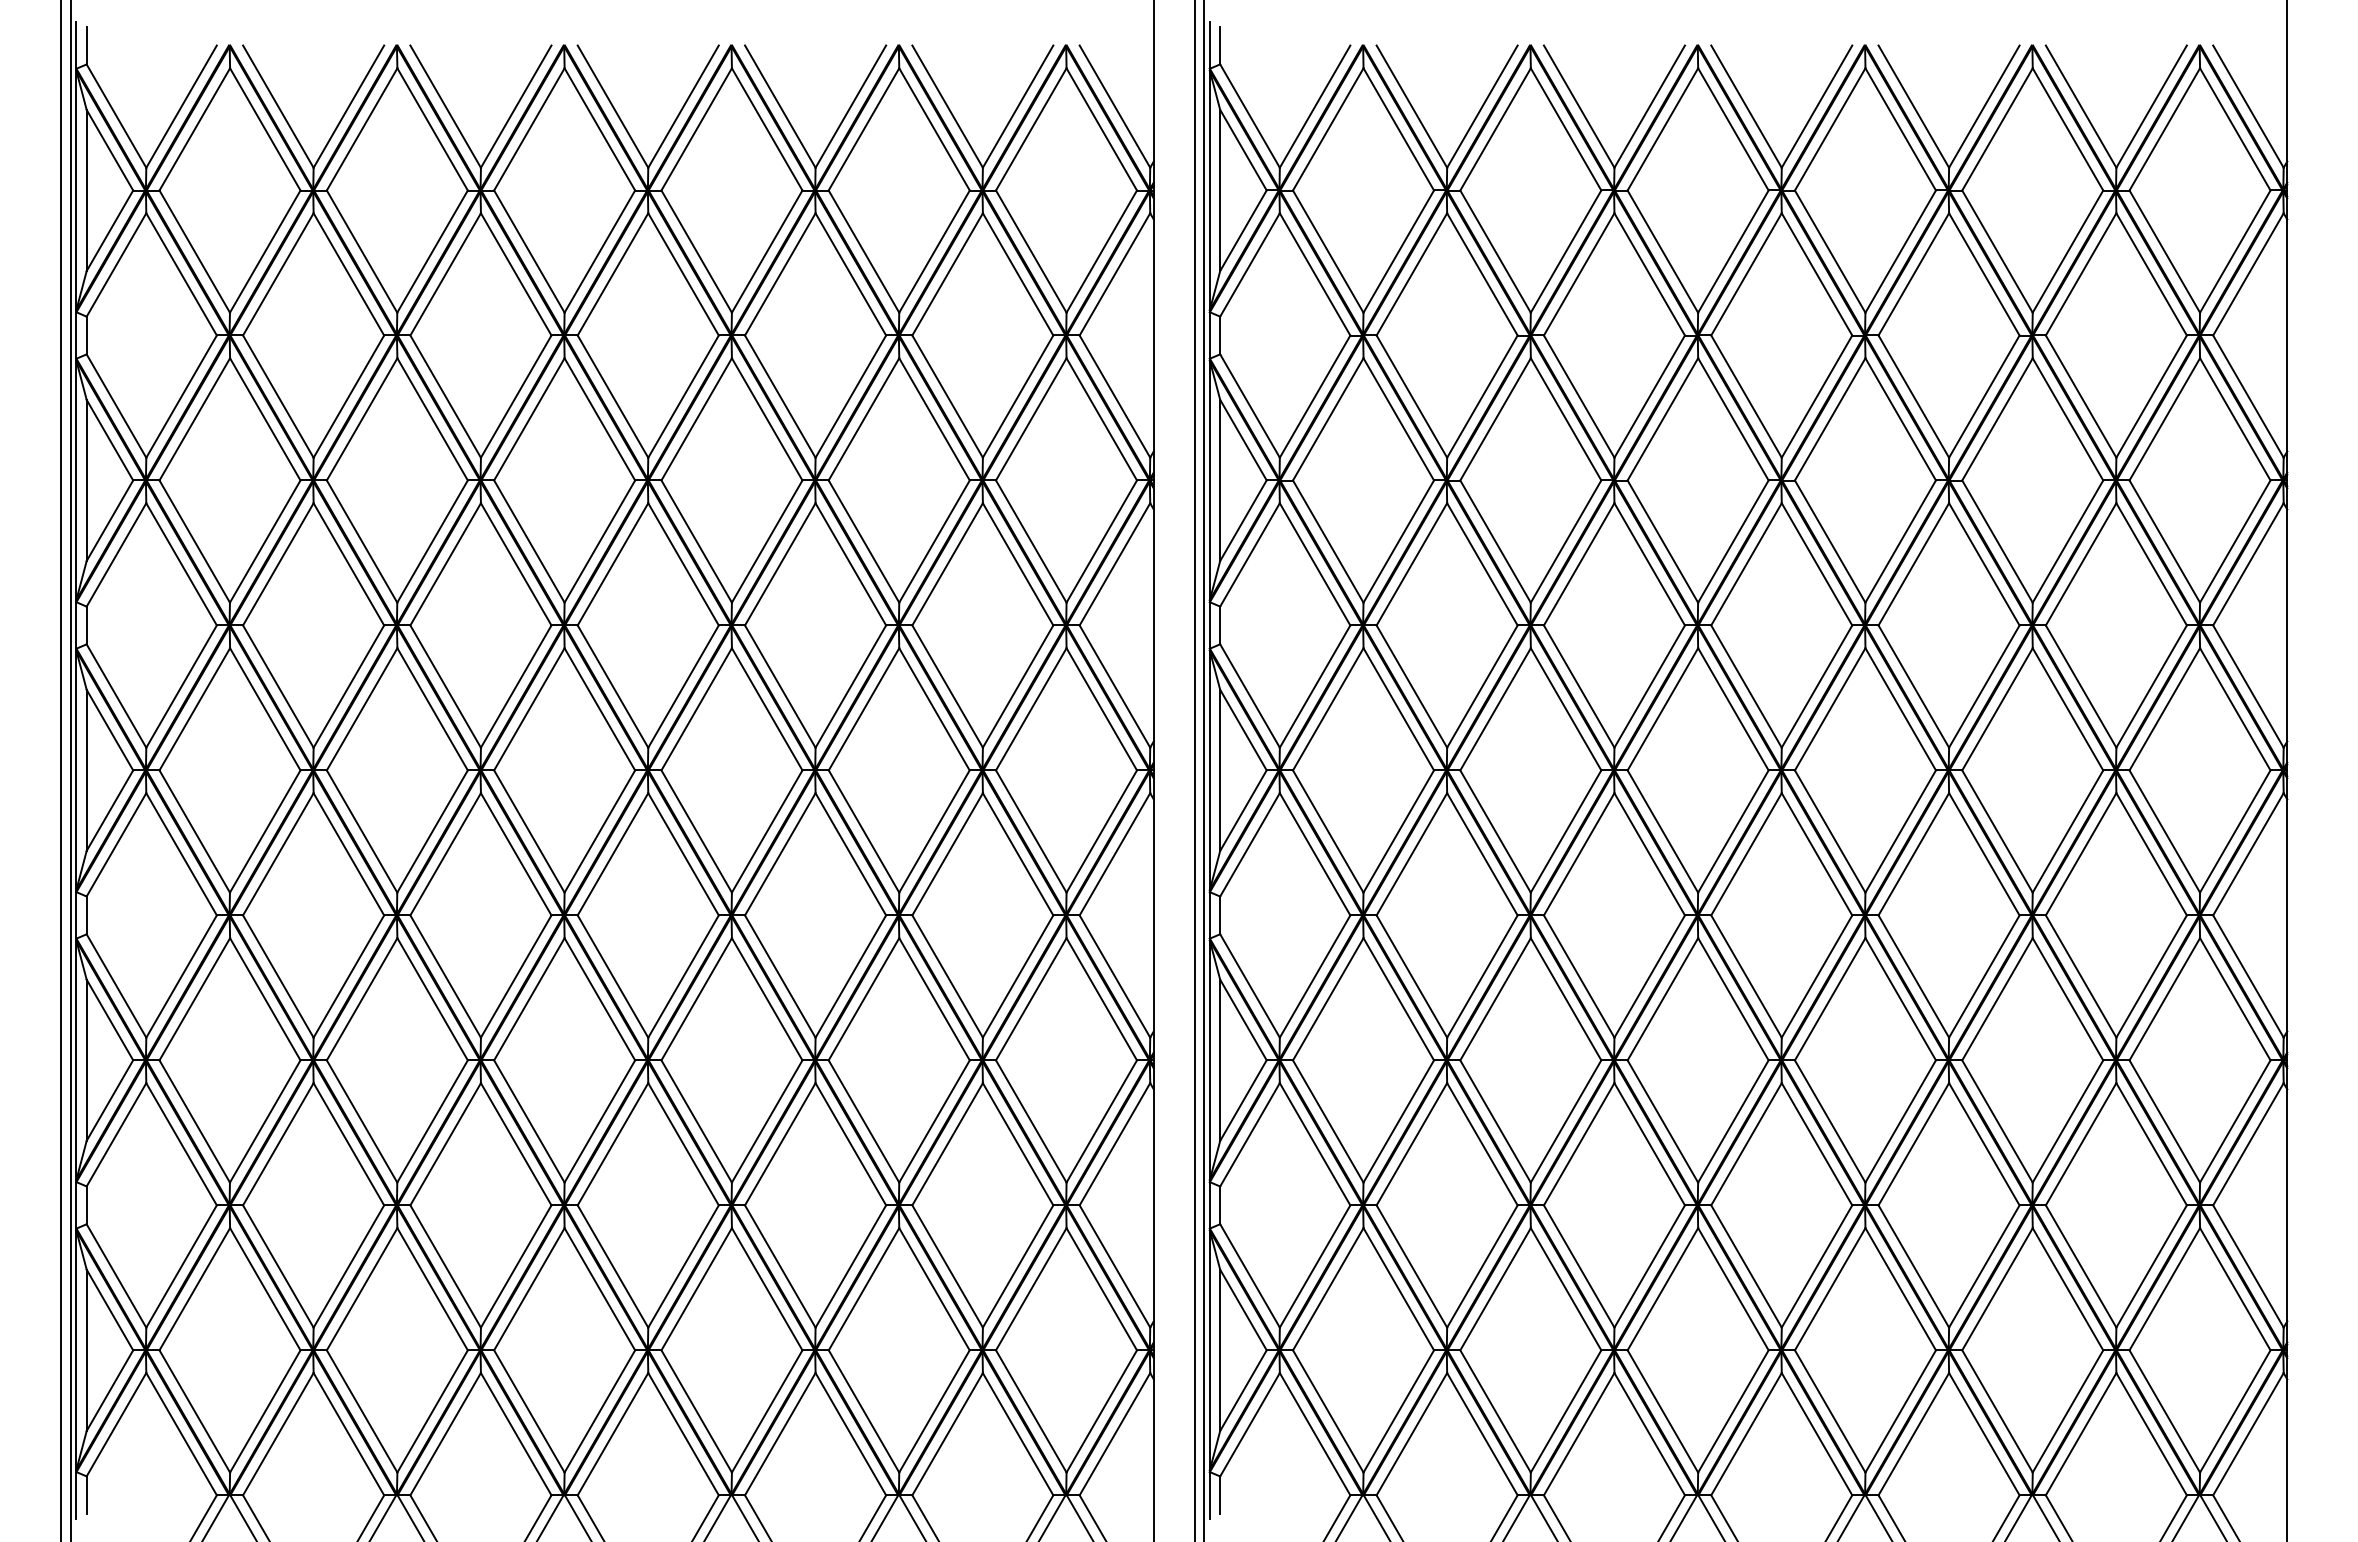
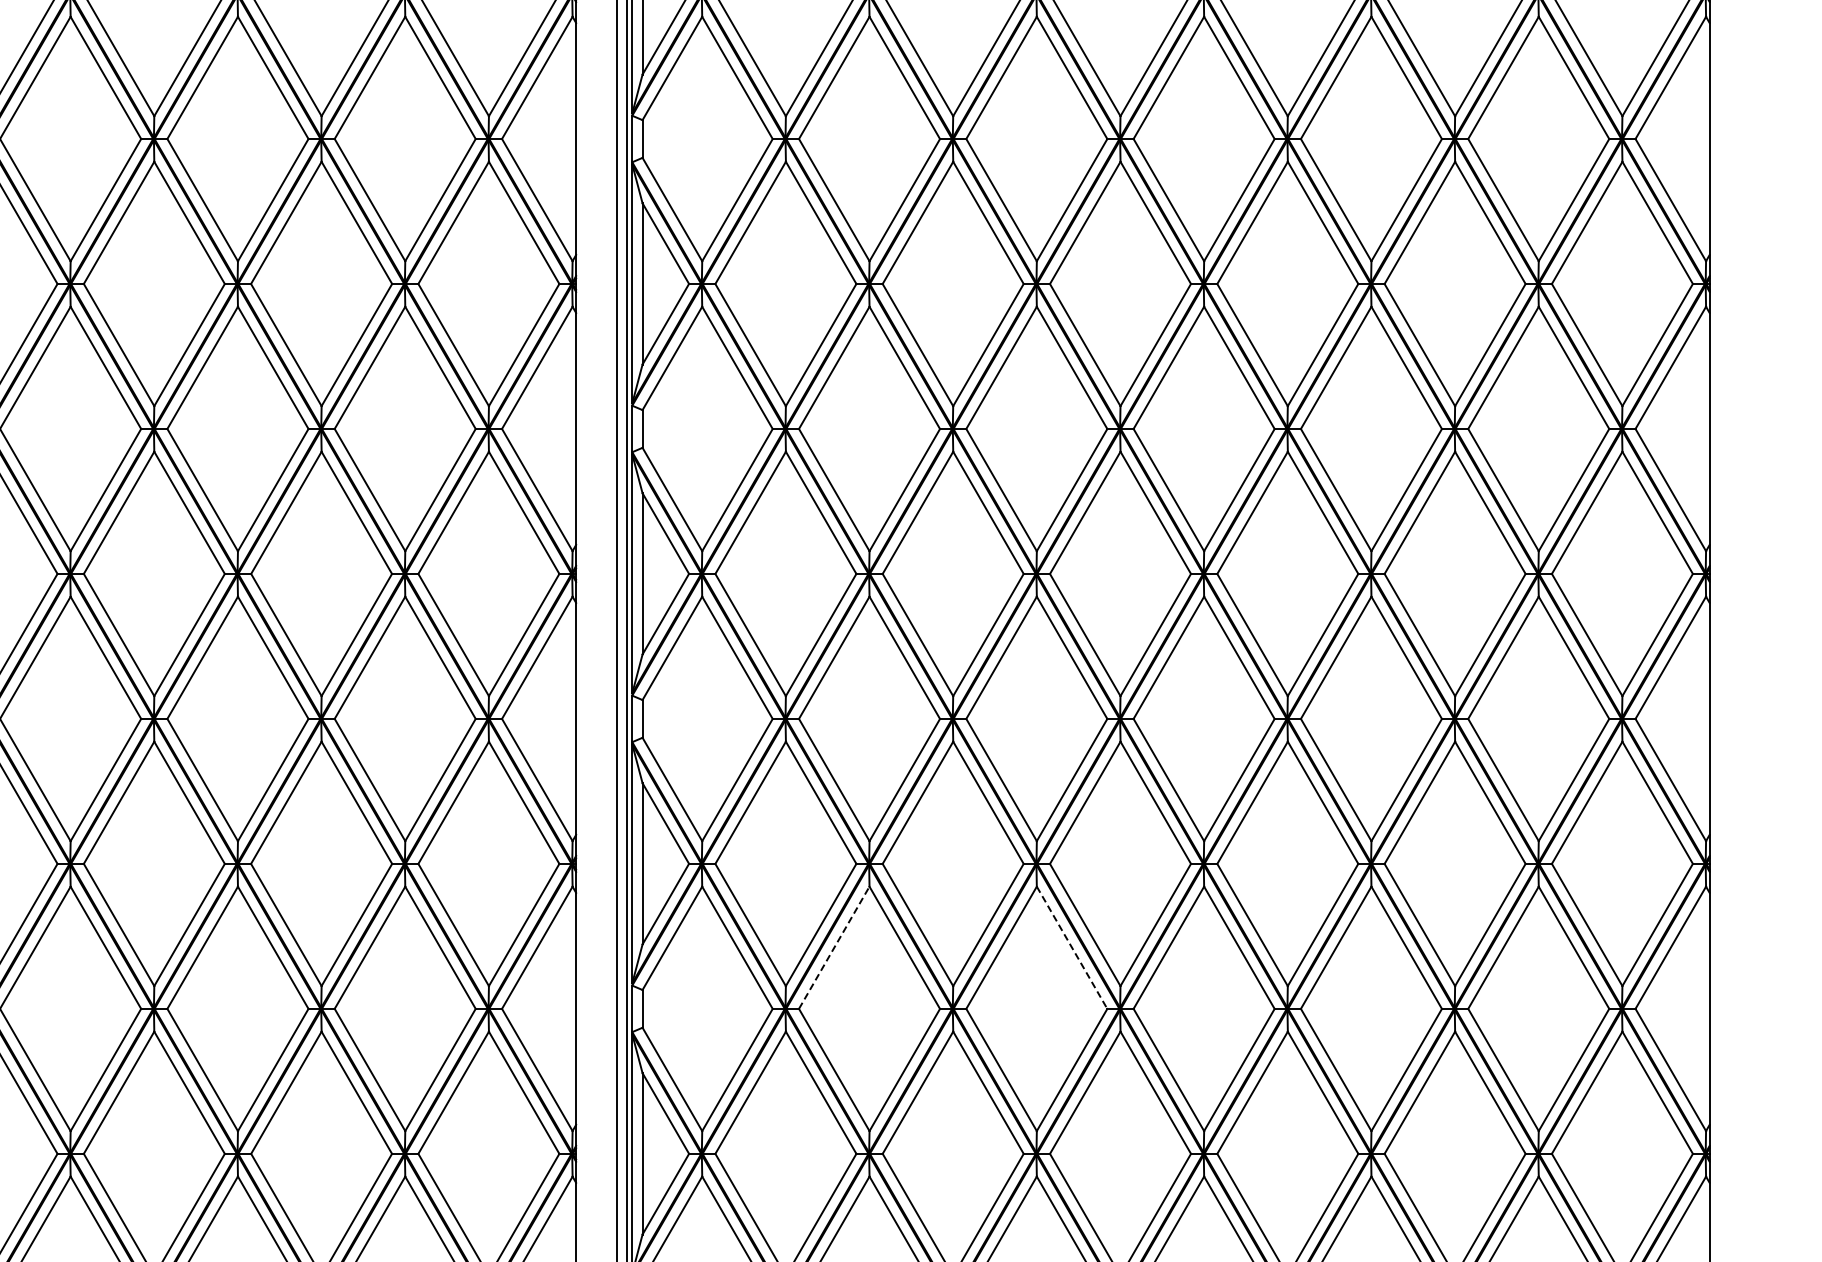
line: (1411, 1144) -> (833, 948), solid -> dashed
line: (1649, 1144) -> (1071, 948), solid -> dashed

